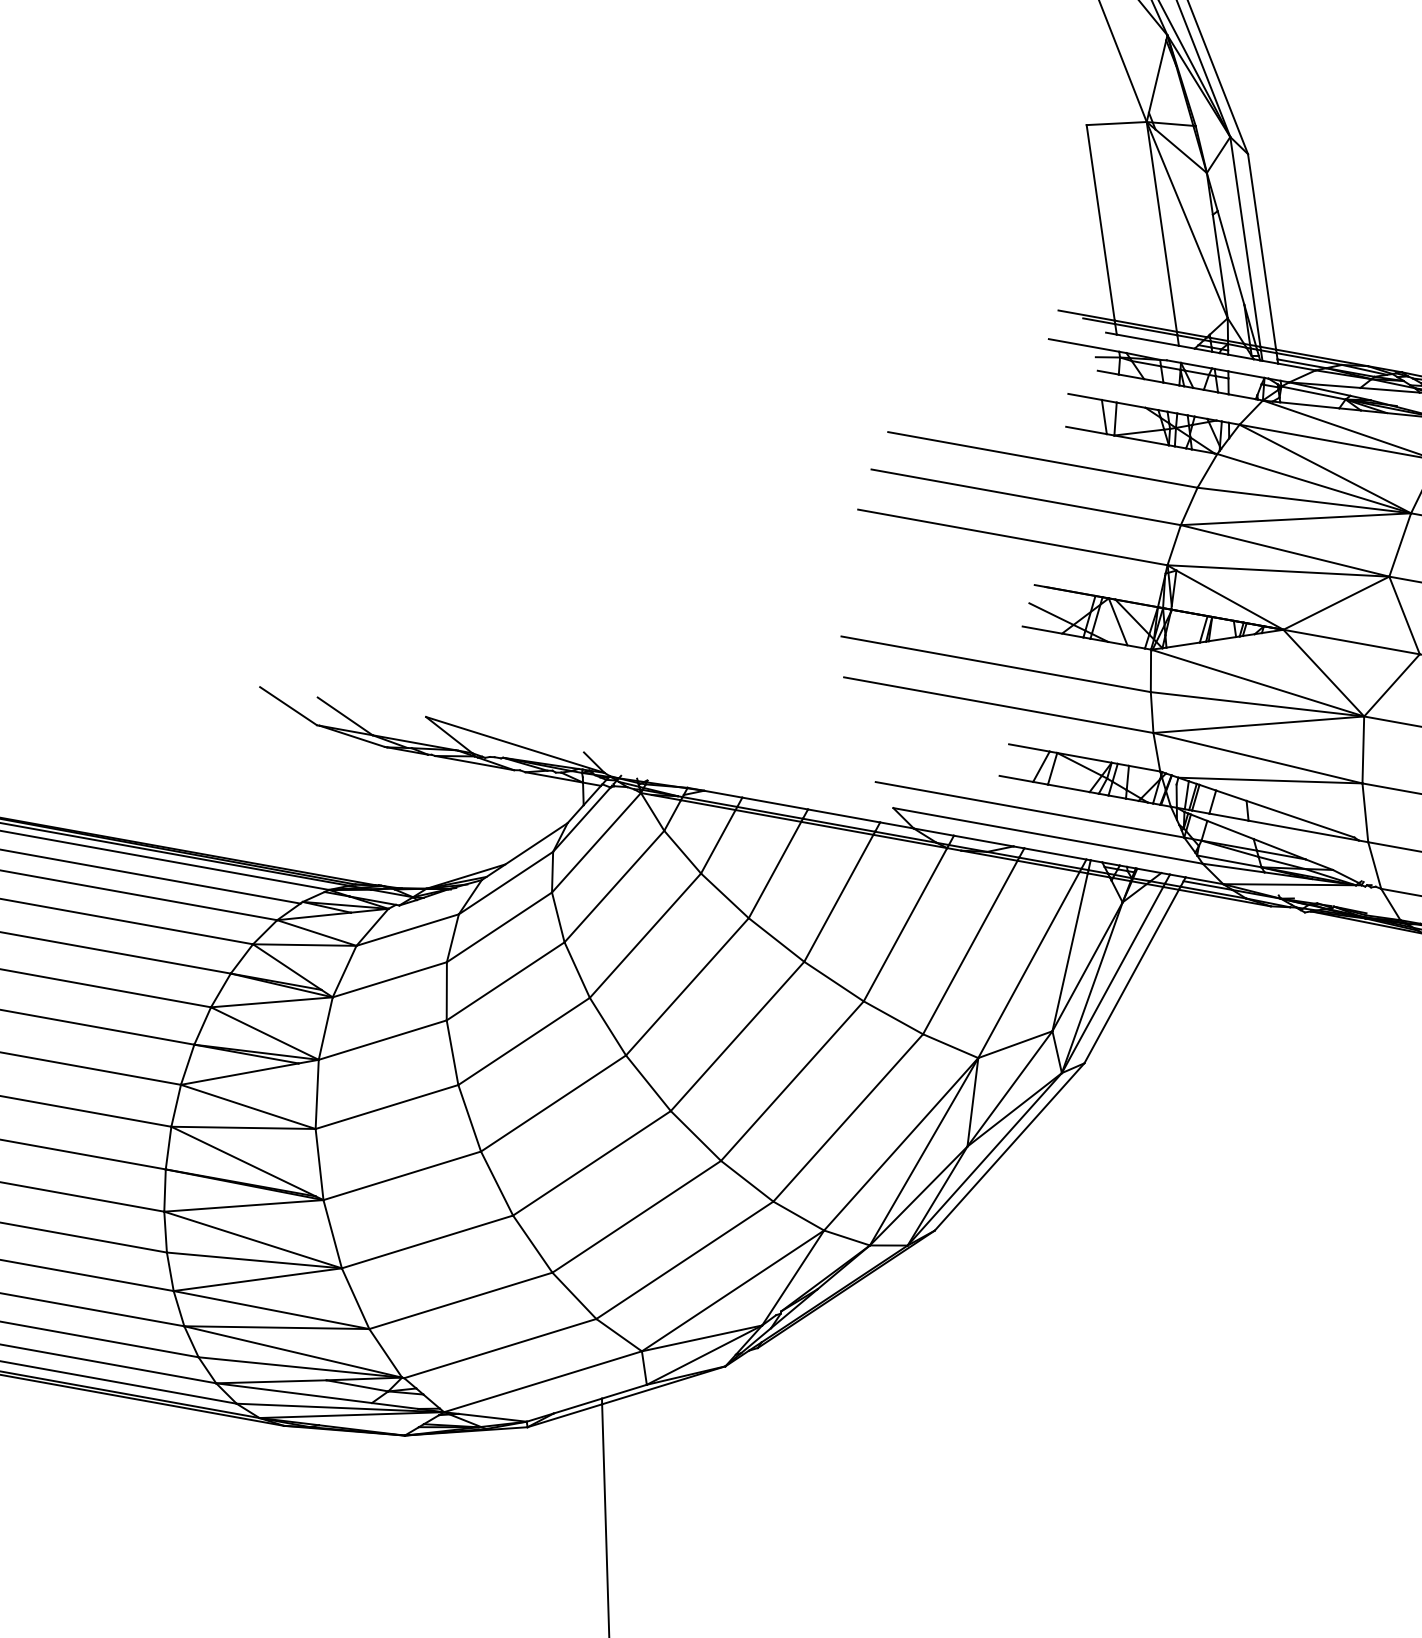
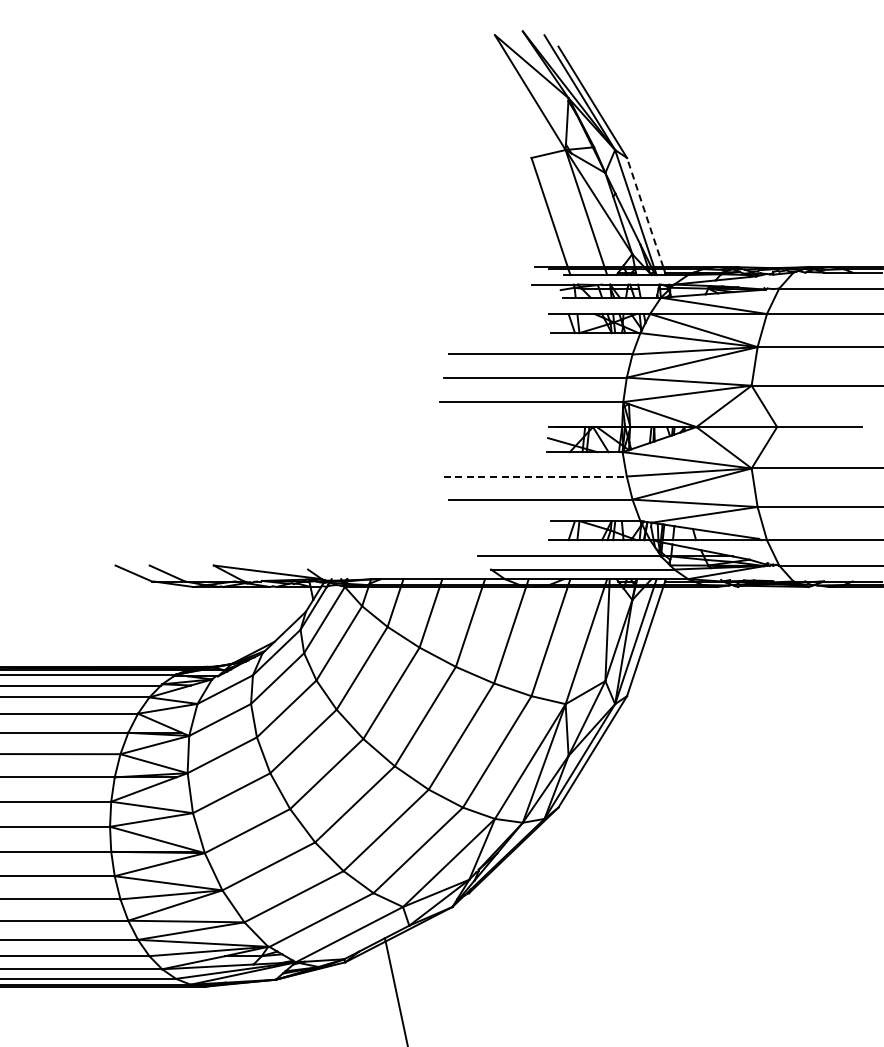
line: (1262, 251) -> (645, 212), solid -> dashed
line: (996, 664) -> (535, 476), solid -> dashed

